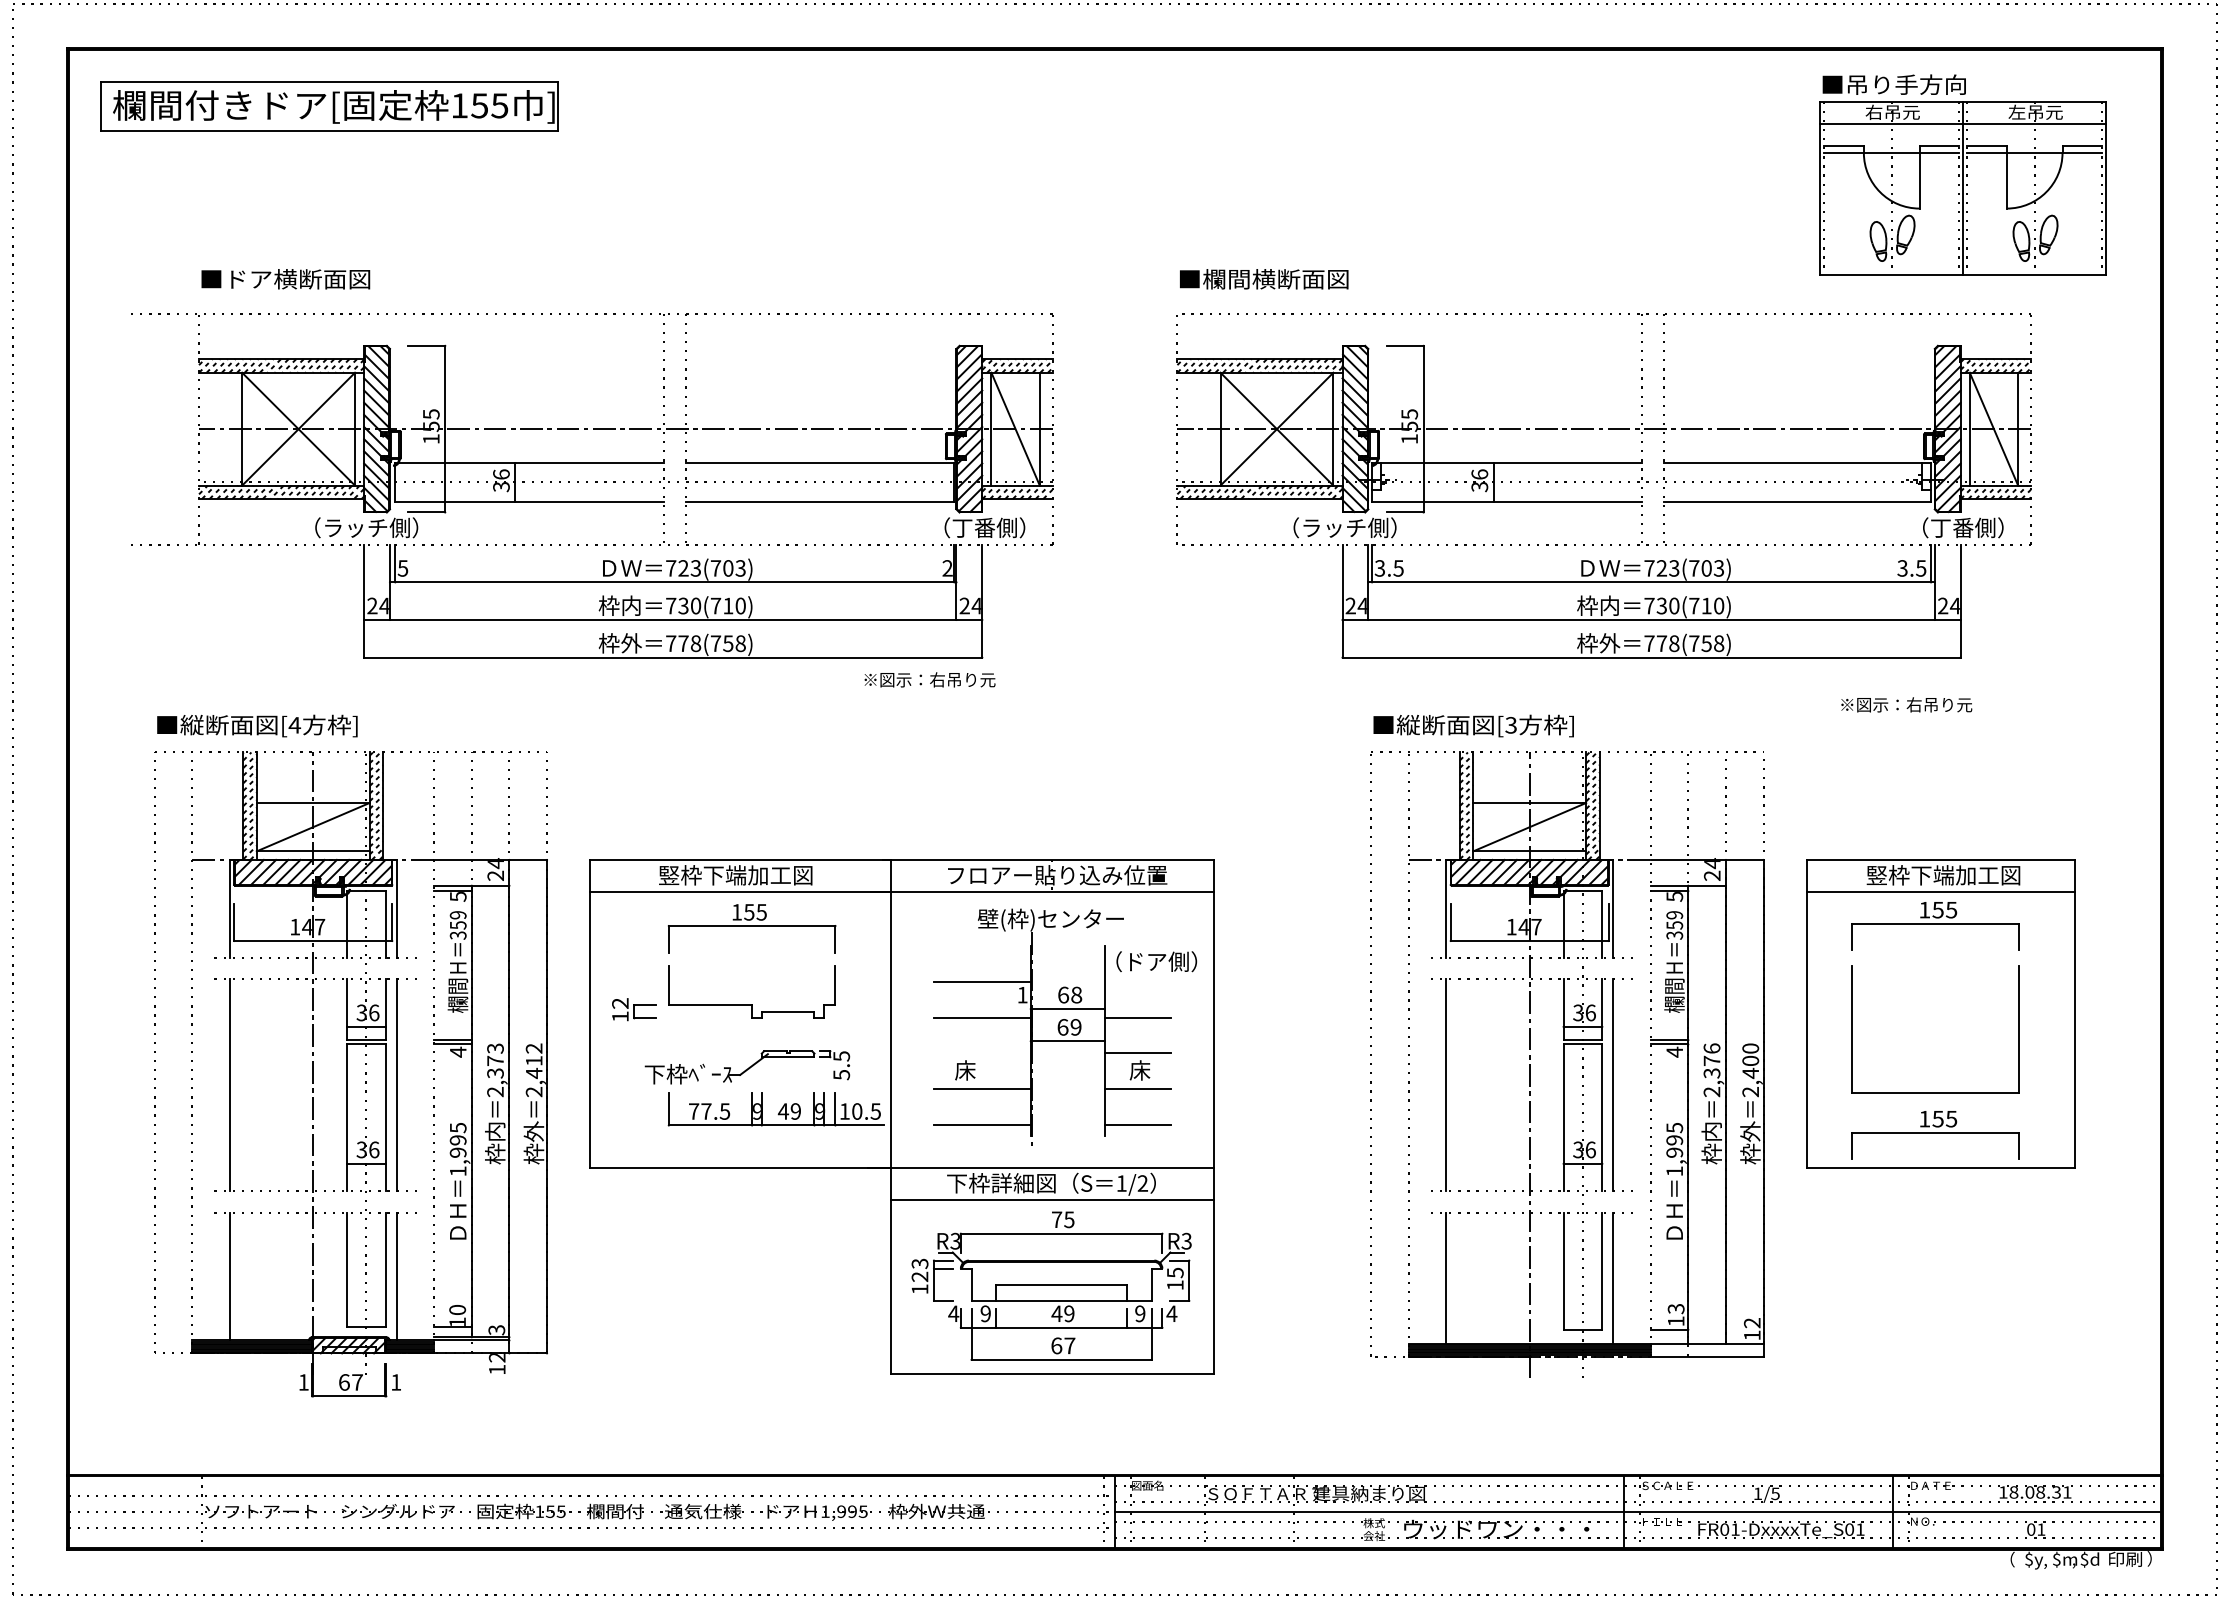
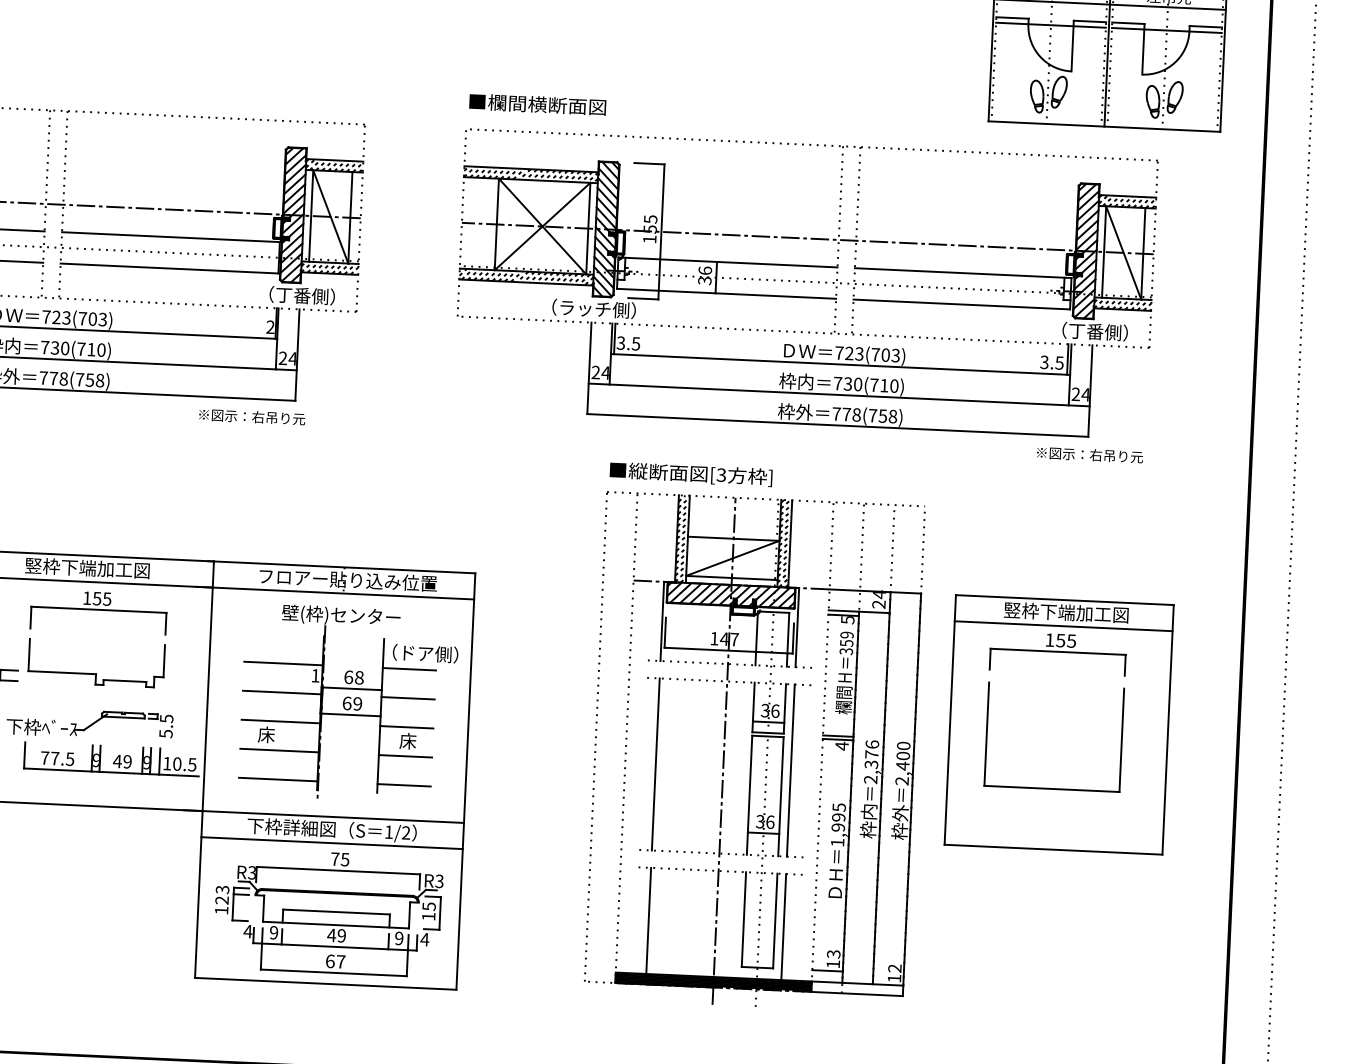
text: (1906, 704) -> (1089, 454), moved
line: (1137, 981) -> (409, 669), added
line: (982, 1053) -> (280, 721), added
part: (1935, 1135) -> (1050, 823), removed

